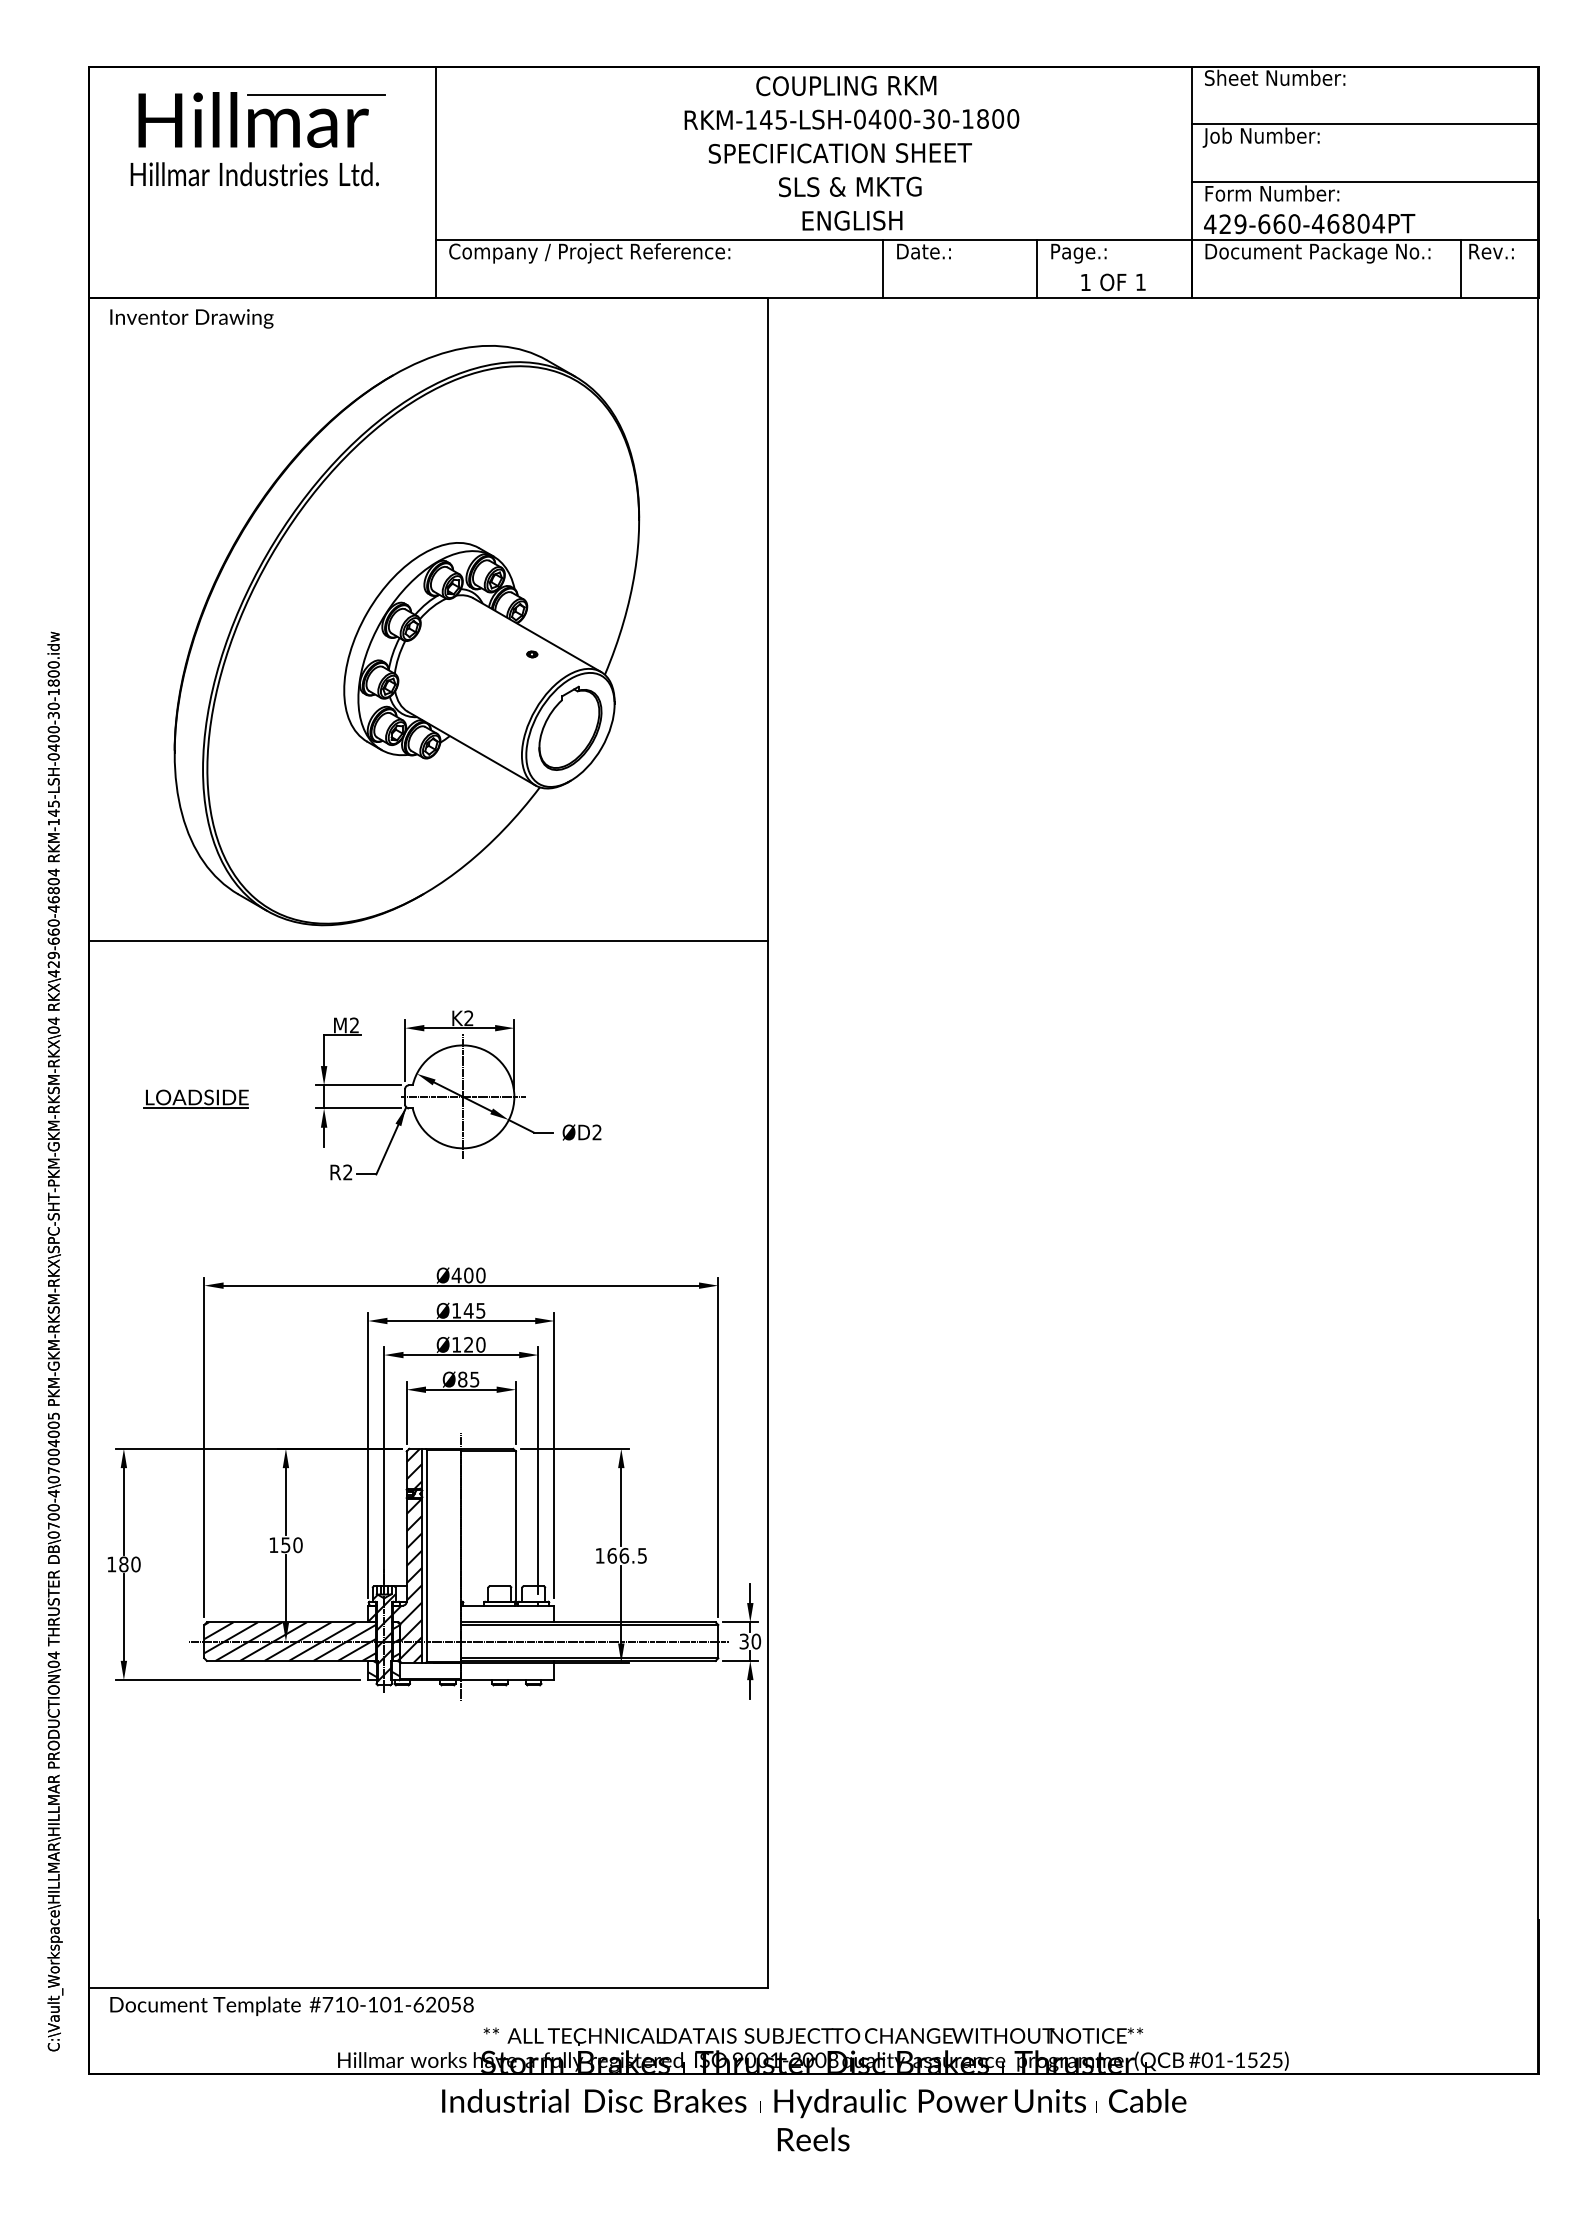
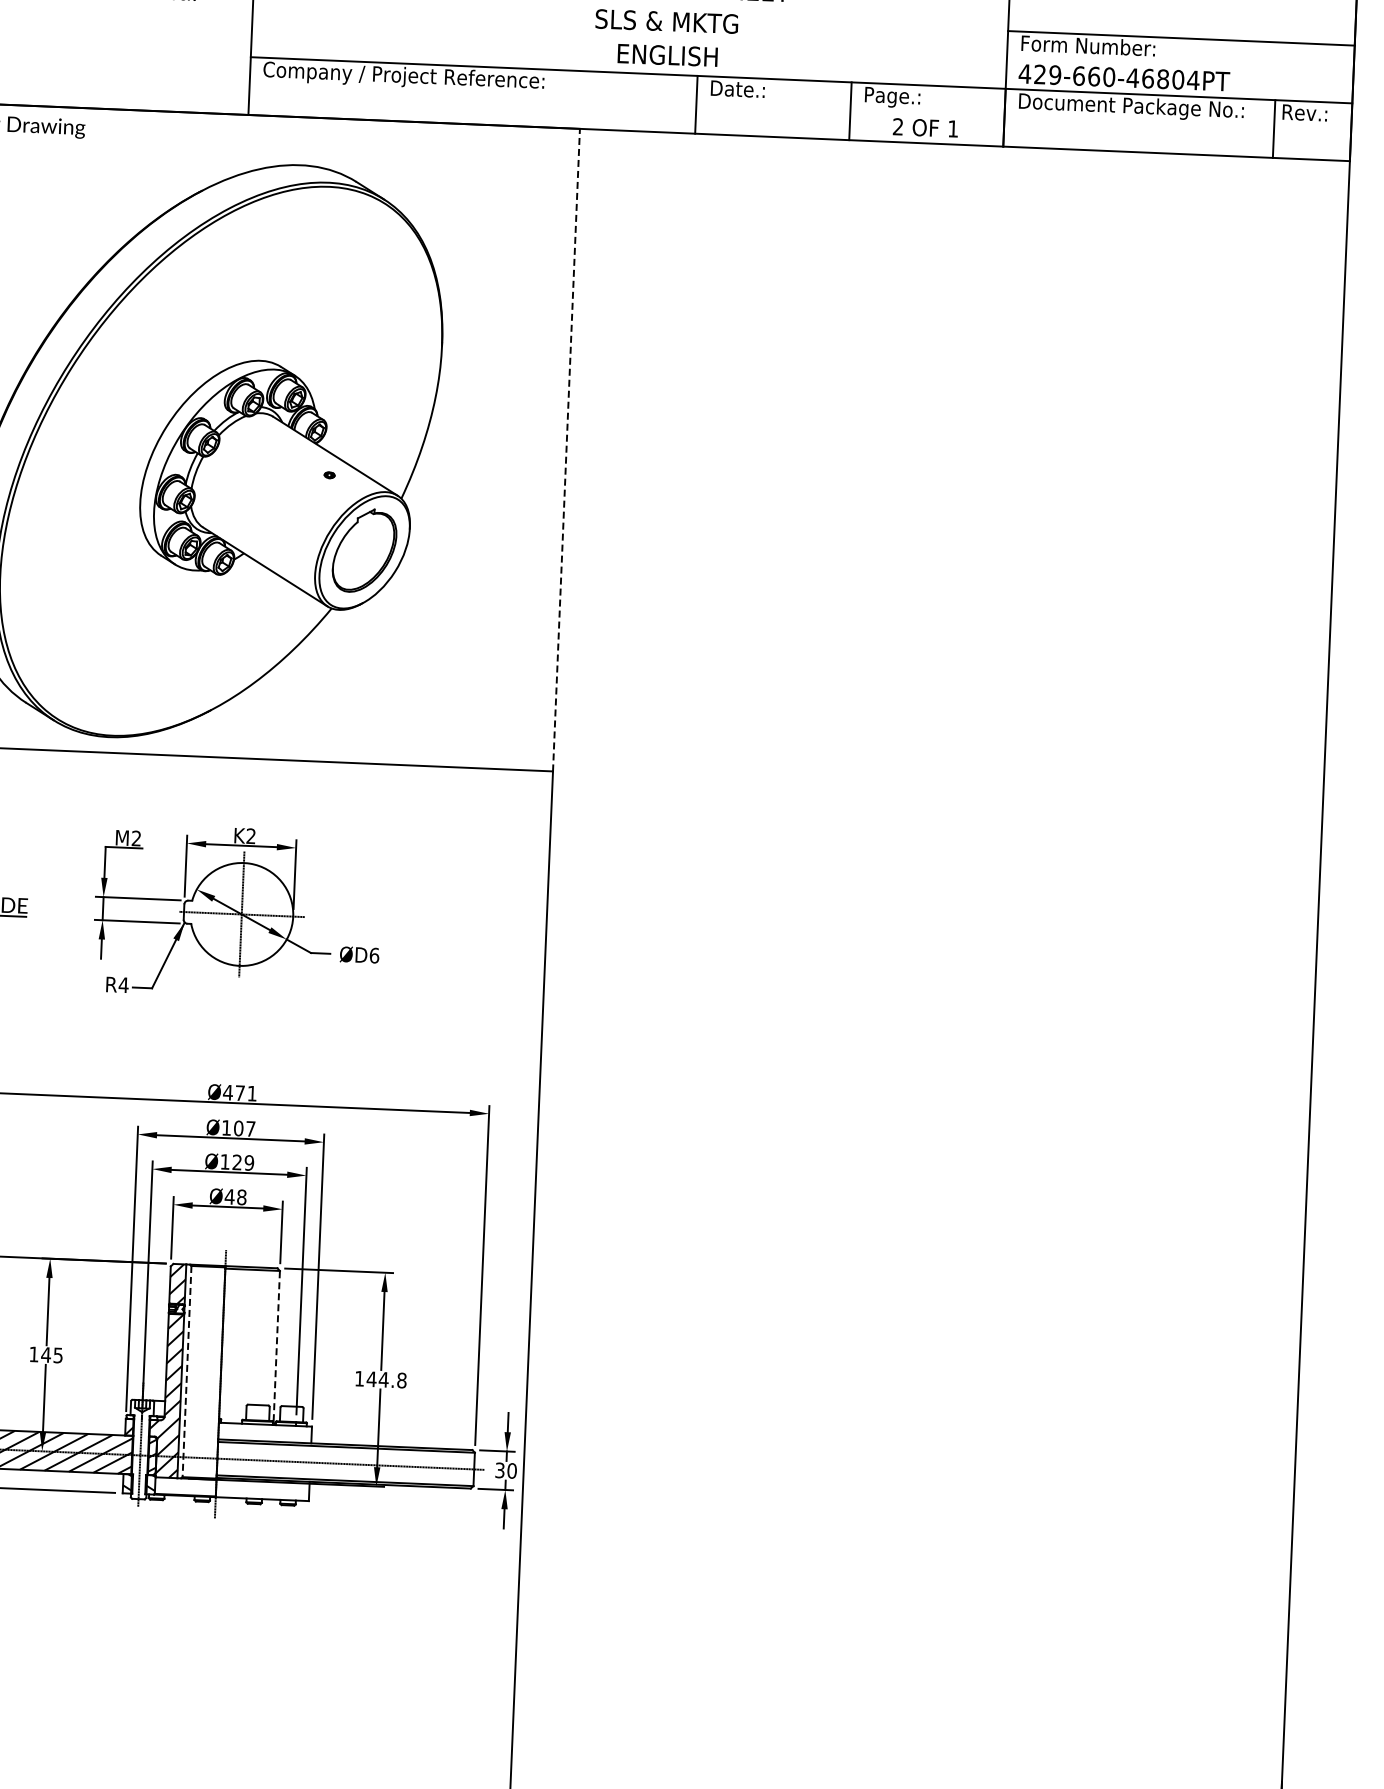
text: (1085, 281) -> (898, 125), 1 -> 2
line: (767, 619) -> (566, 450), solid -> dashed
text: (597, 1132) -> (374, 955), ØD2 -> ØD6
text: (347, 1172) -> (123, 985), R2 -> R4
text: (474, 1275) -> (245, 1093), Ø400 -> Ø471
text: (474, 1310) -> (244, 1128), Ø145 -> Ø107
text: (480, 1344) -> (249, 1162), Ø120 -> Ø129
text: (468, 1379) -> (235, 1197), Ø85 -> Ø48
line: (515, 1526) -> (276, 1345), solid -> dashed
text: (291, 1545) -> (51, 1355), 150 -> 145
line: (427, 1555) -> (187, 1371), solid -> dashed
text: (627, 1555) -> (387, 1379), 166.5 -> 144.8
hatch: (383, 1638) -> (139, 1452), removed

